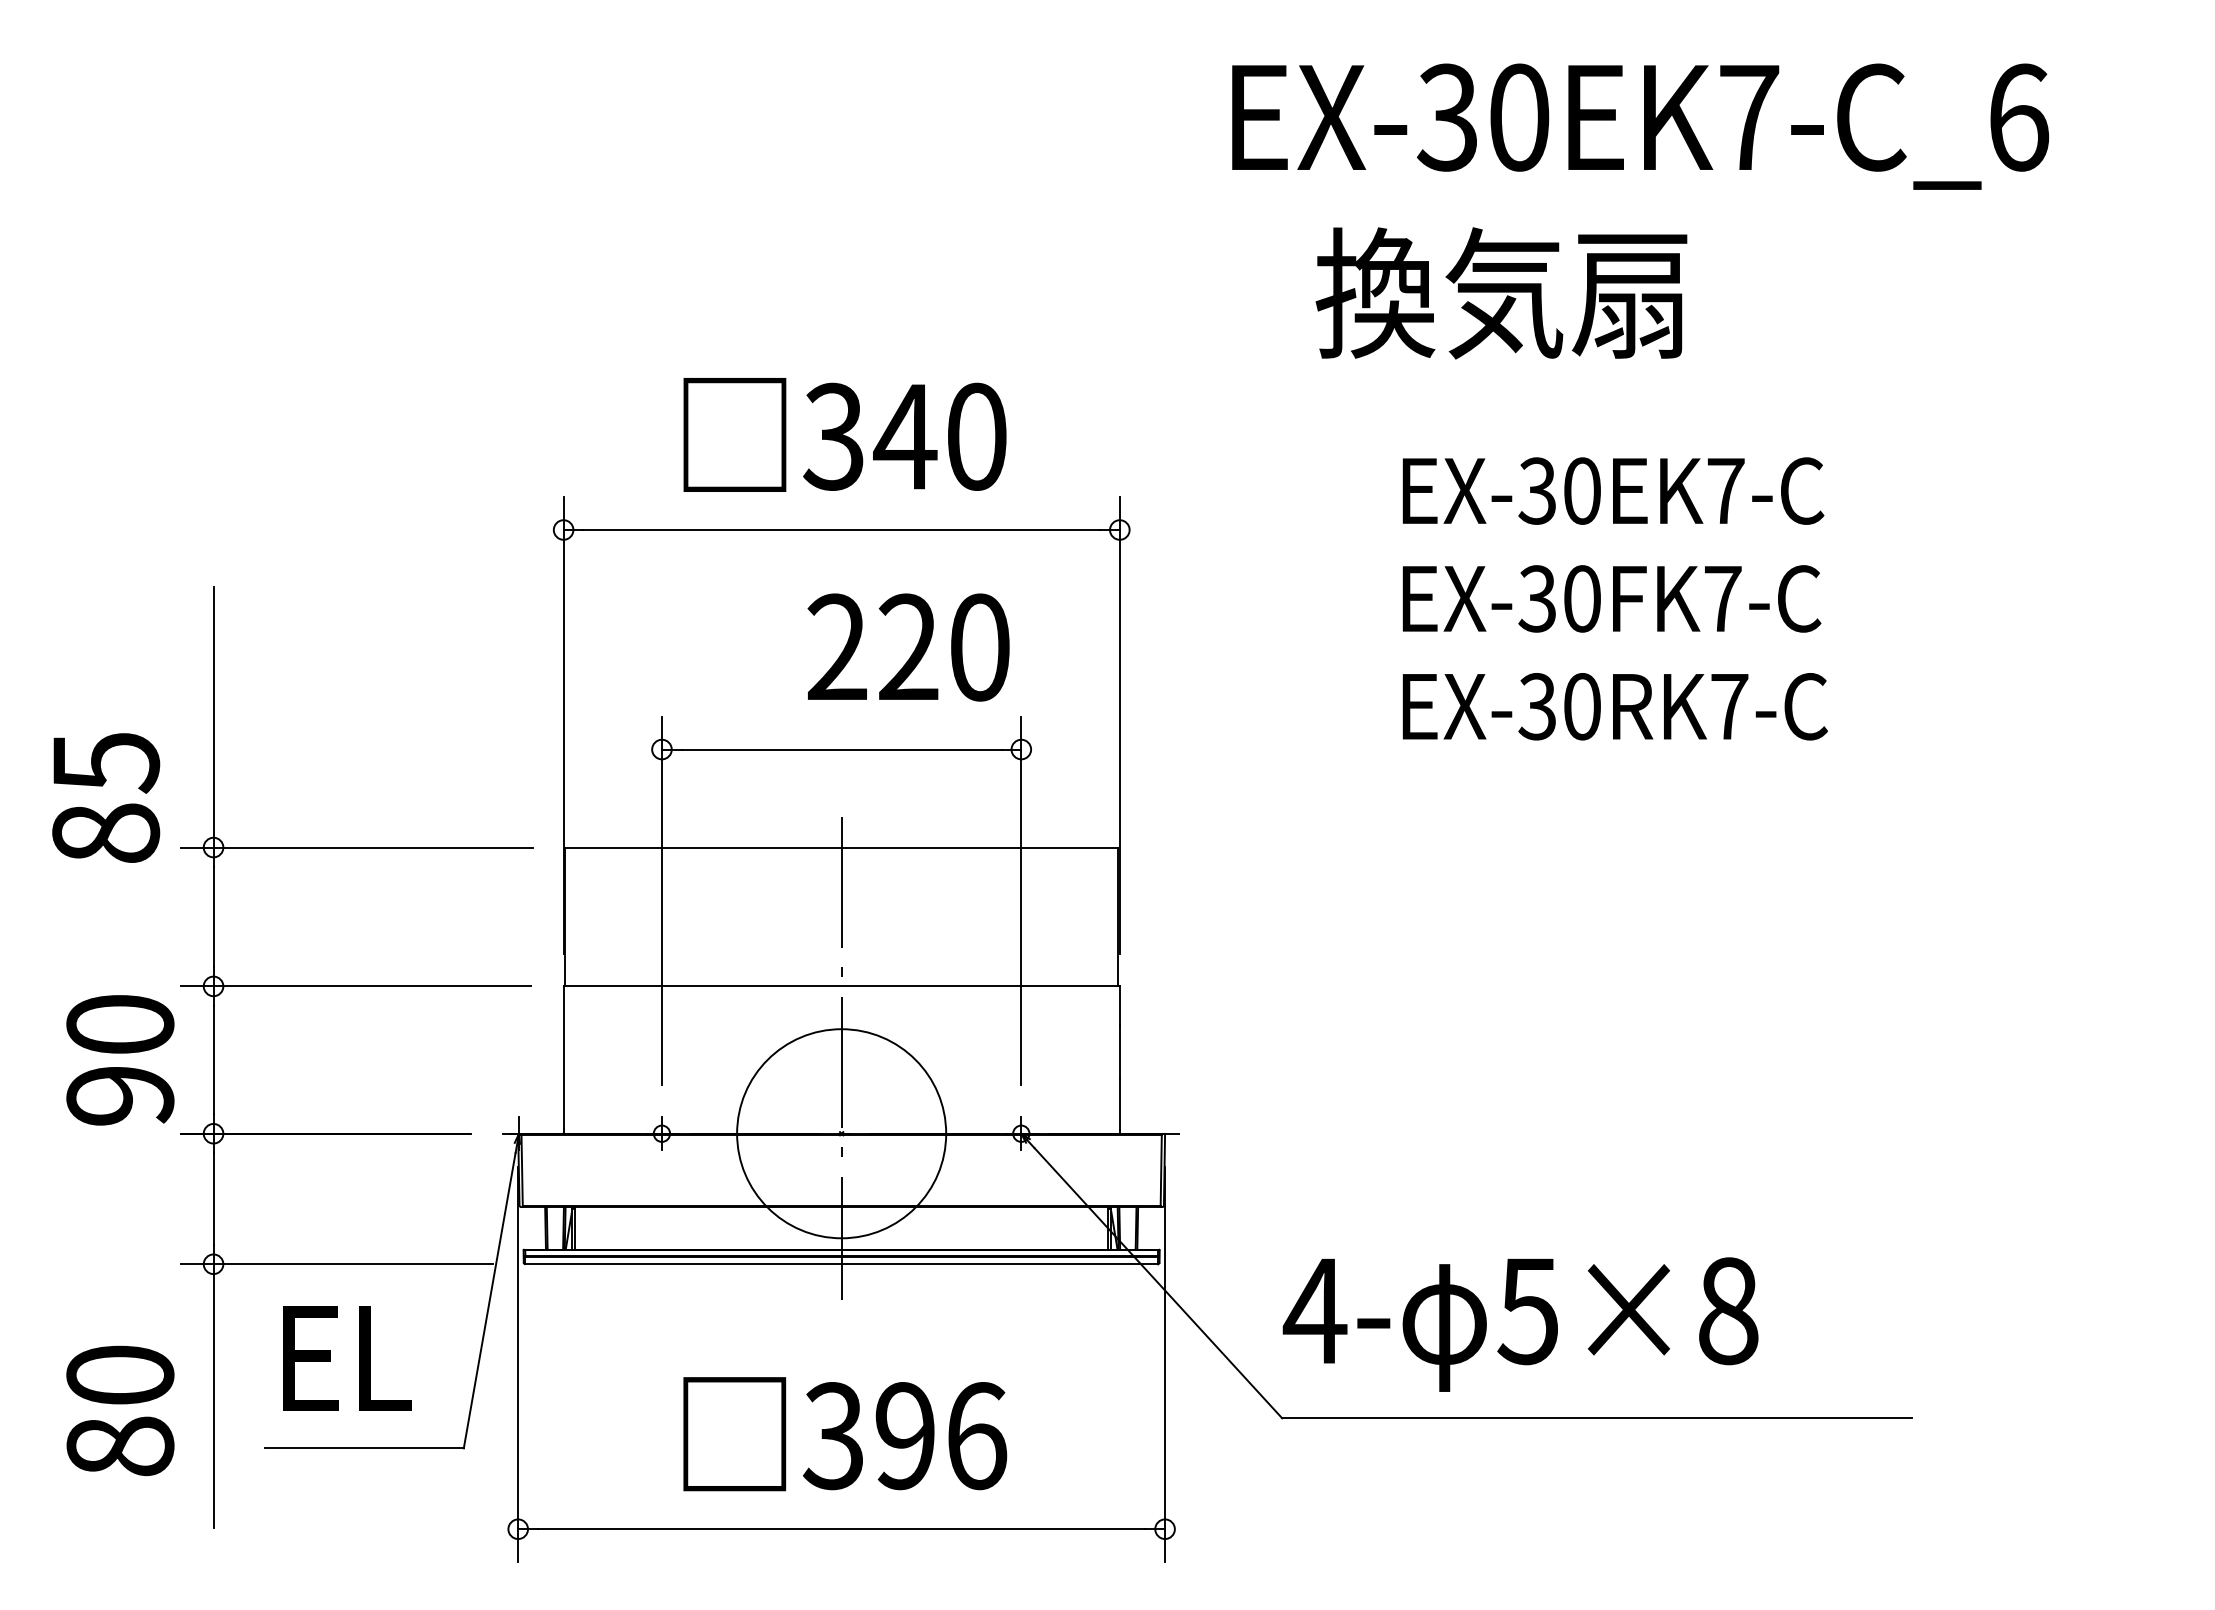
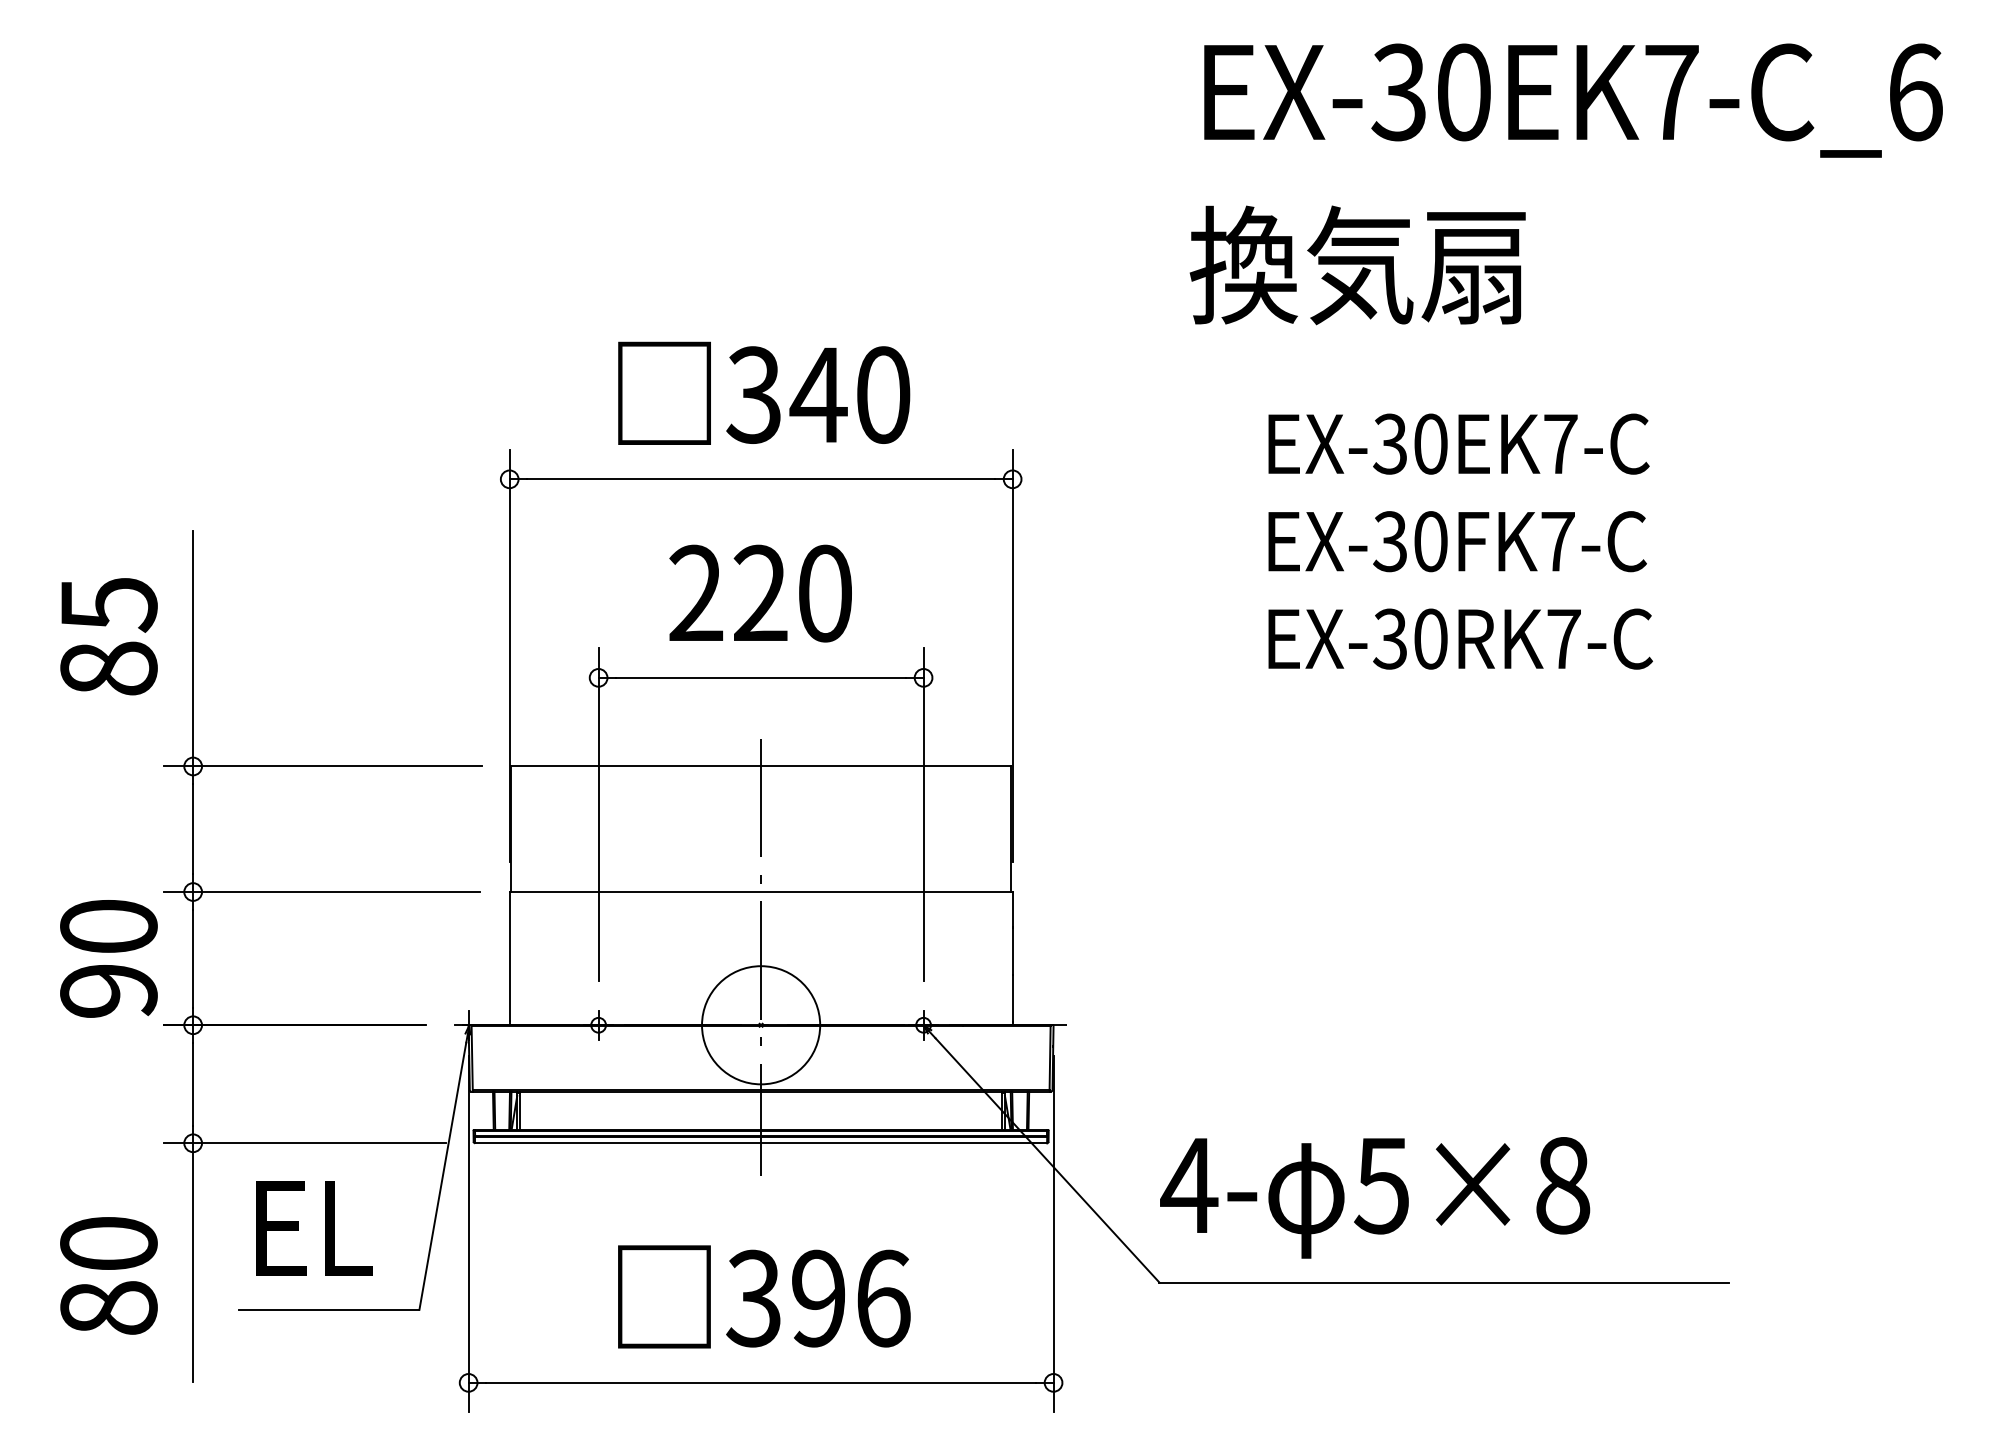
text: (1640, 126) -> (1573, 100), moved
text: (908, 647) -> (760, 593), moved
text: (105, 797) -> (108, 636), moved
circle: (842, 1134) -> (761, 1025), size x0.62

